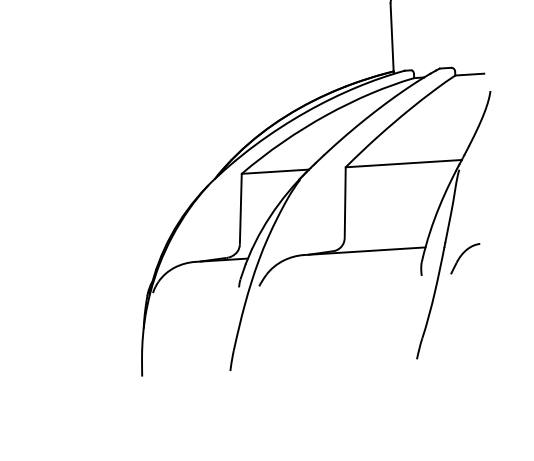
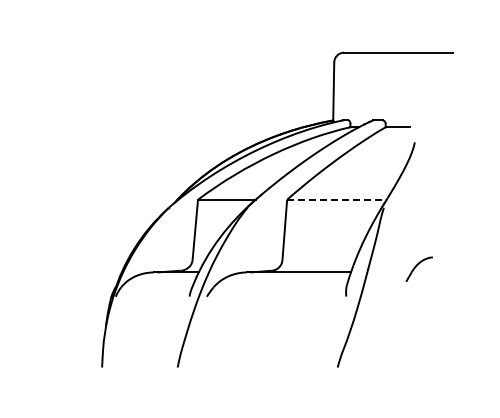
line: (403, 163) -> (336, 199), solid -> dashed
part: (464, 257) -> (418, 268), moved

